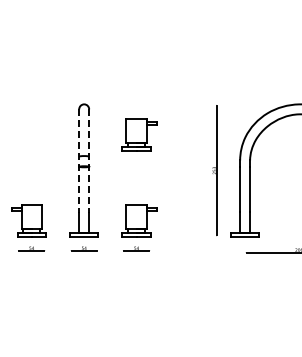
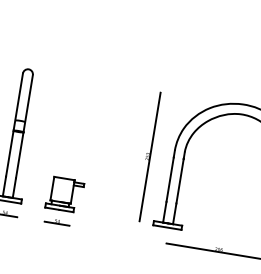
part: (139, 134) -> (78, 108), removed
line: (79, 161) -> (14, 125), dashed -> solid
line: (89, 161) -> (24, 127), dashed -> solid

